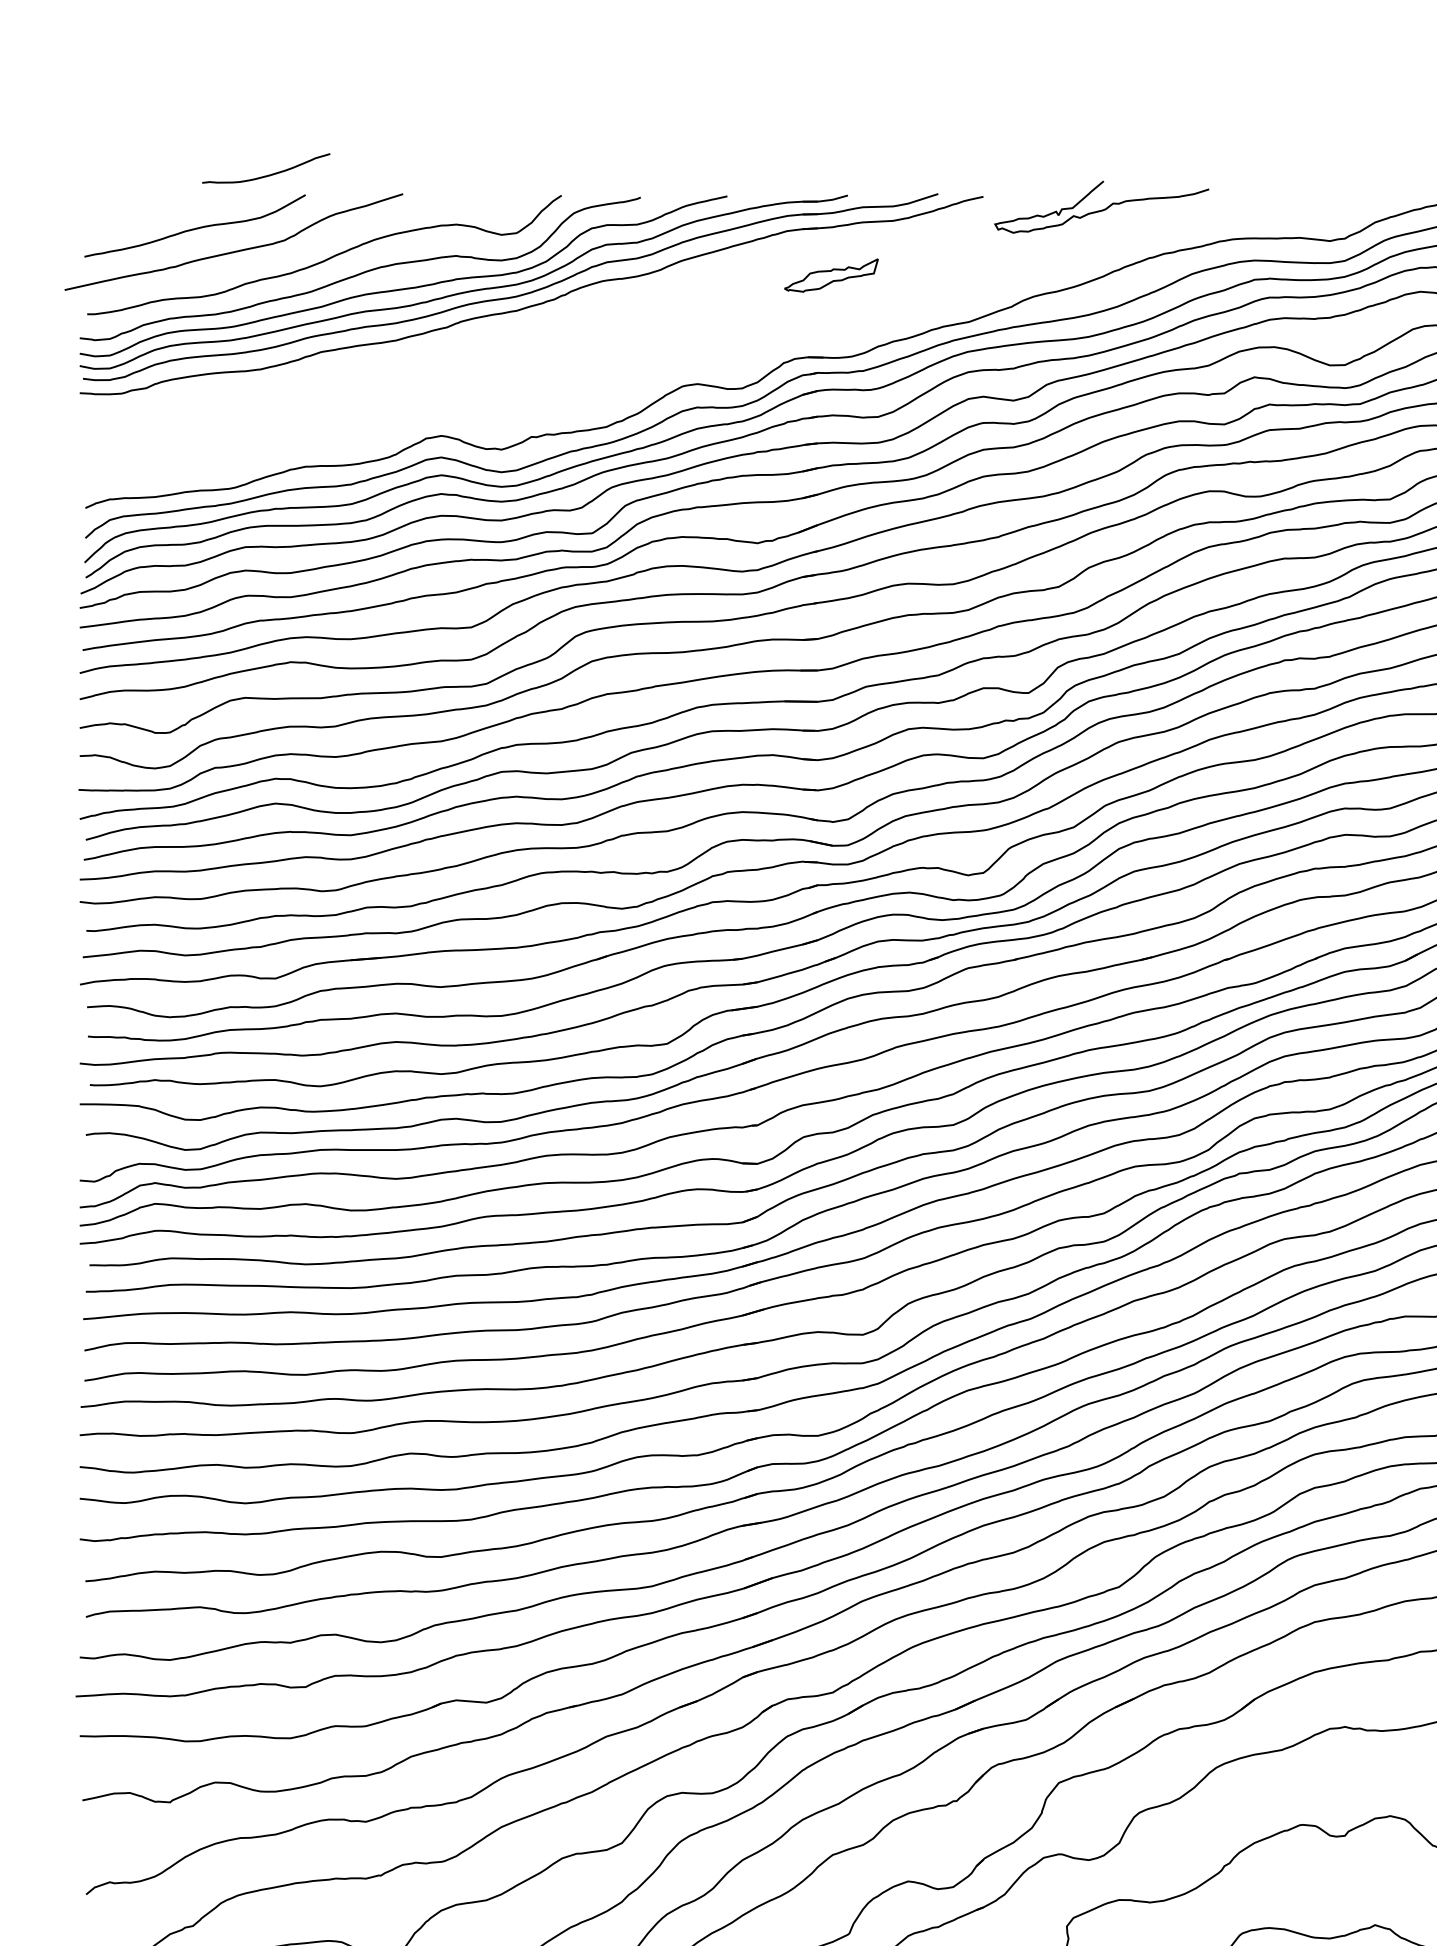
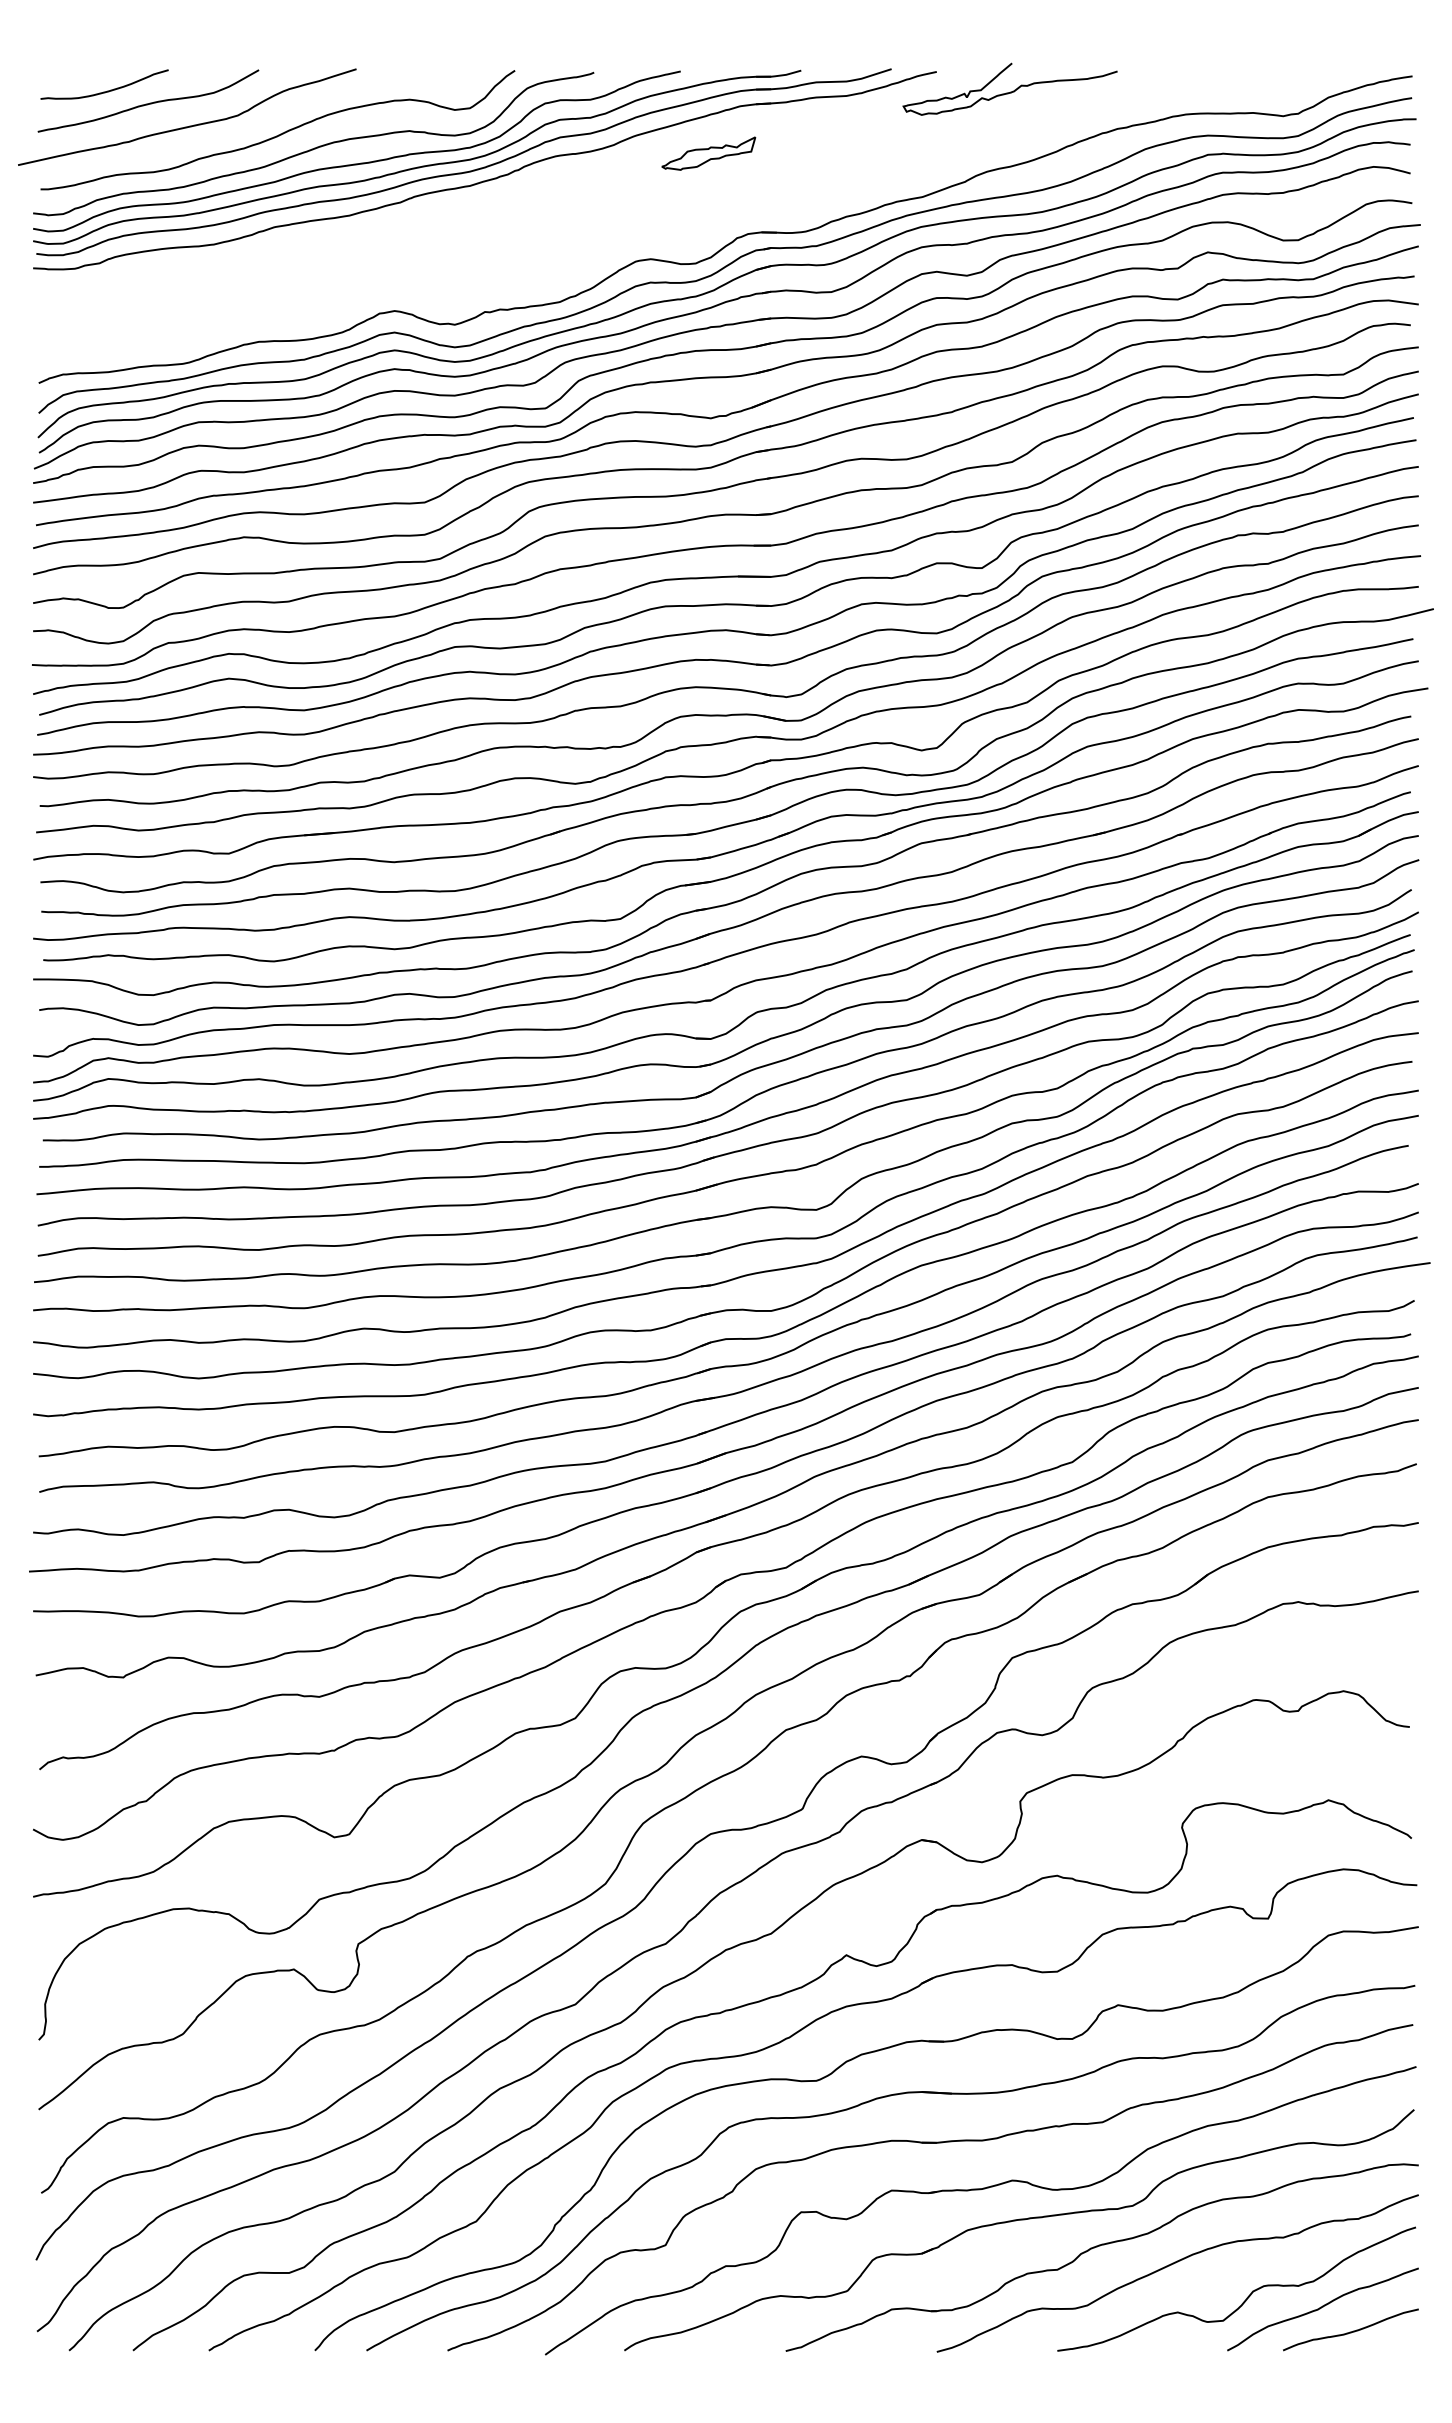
curve: (269, 174) -> (107, 90), moved
curve: (1102, 209) -> (1010, 91), moved
part: (831, 275) -> (708, 153), moved

